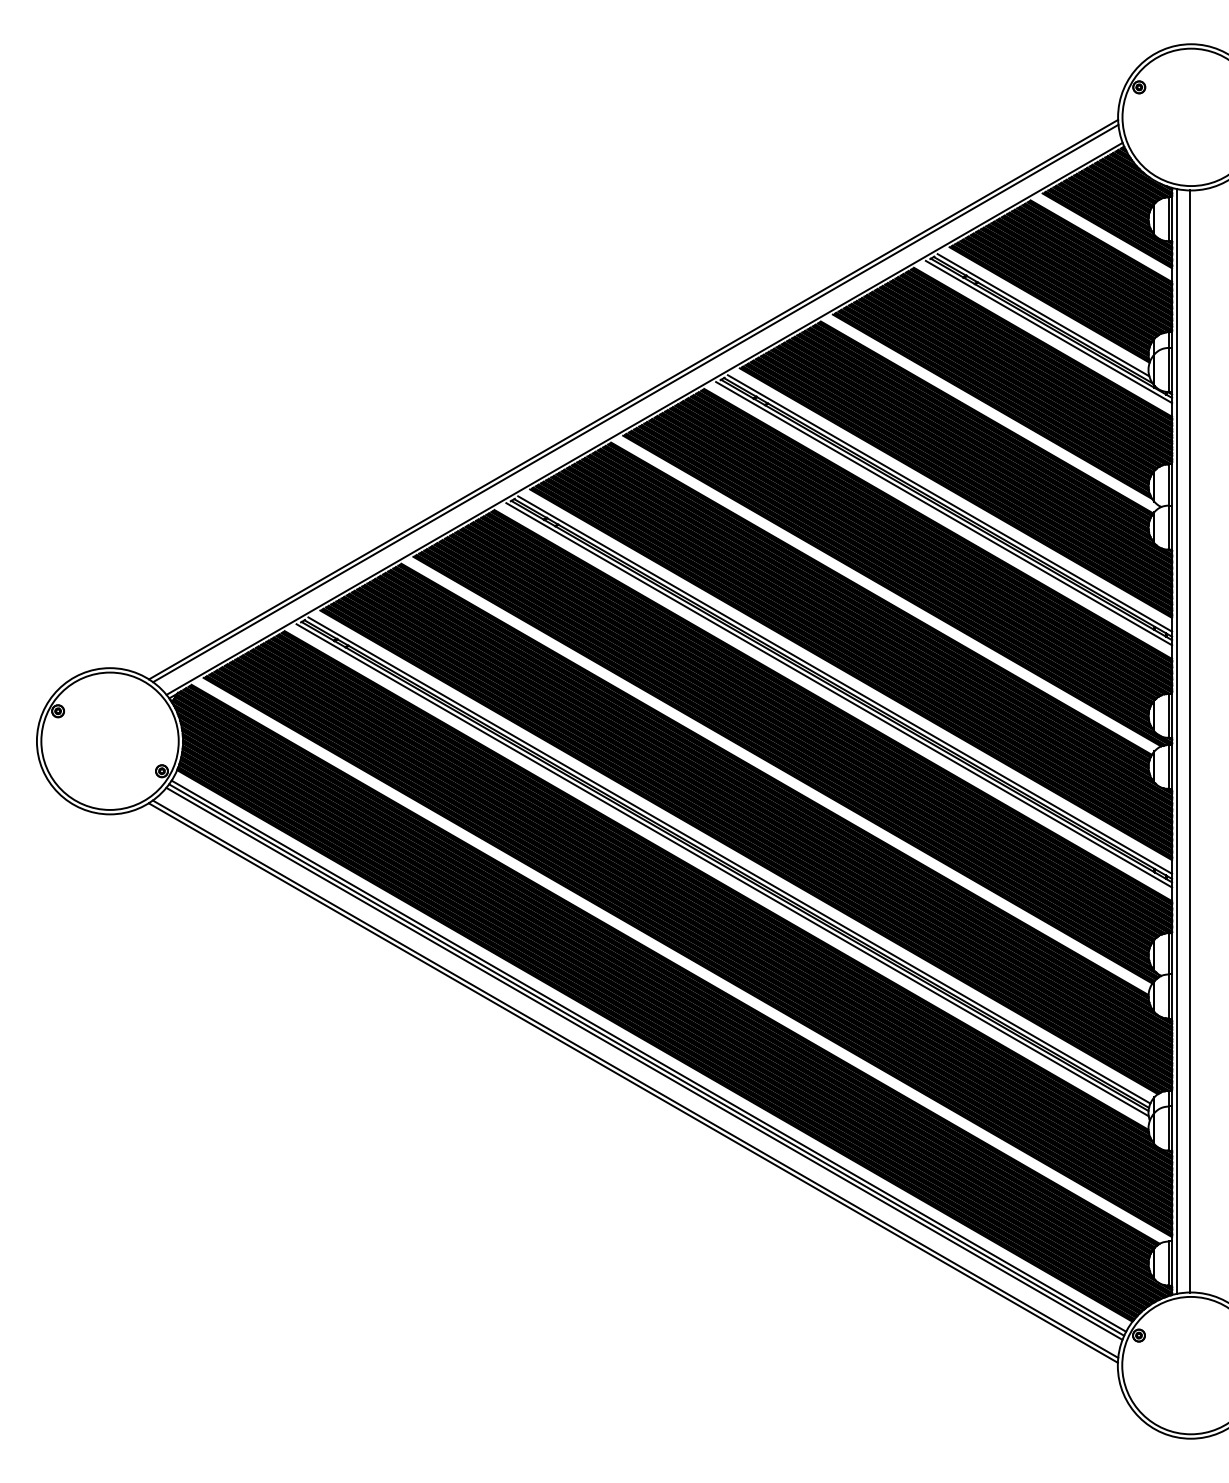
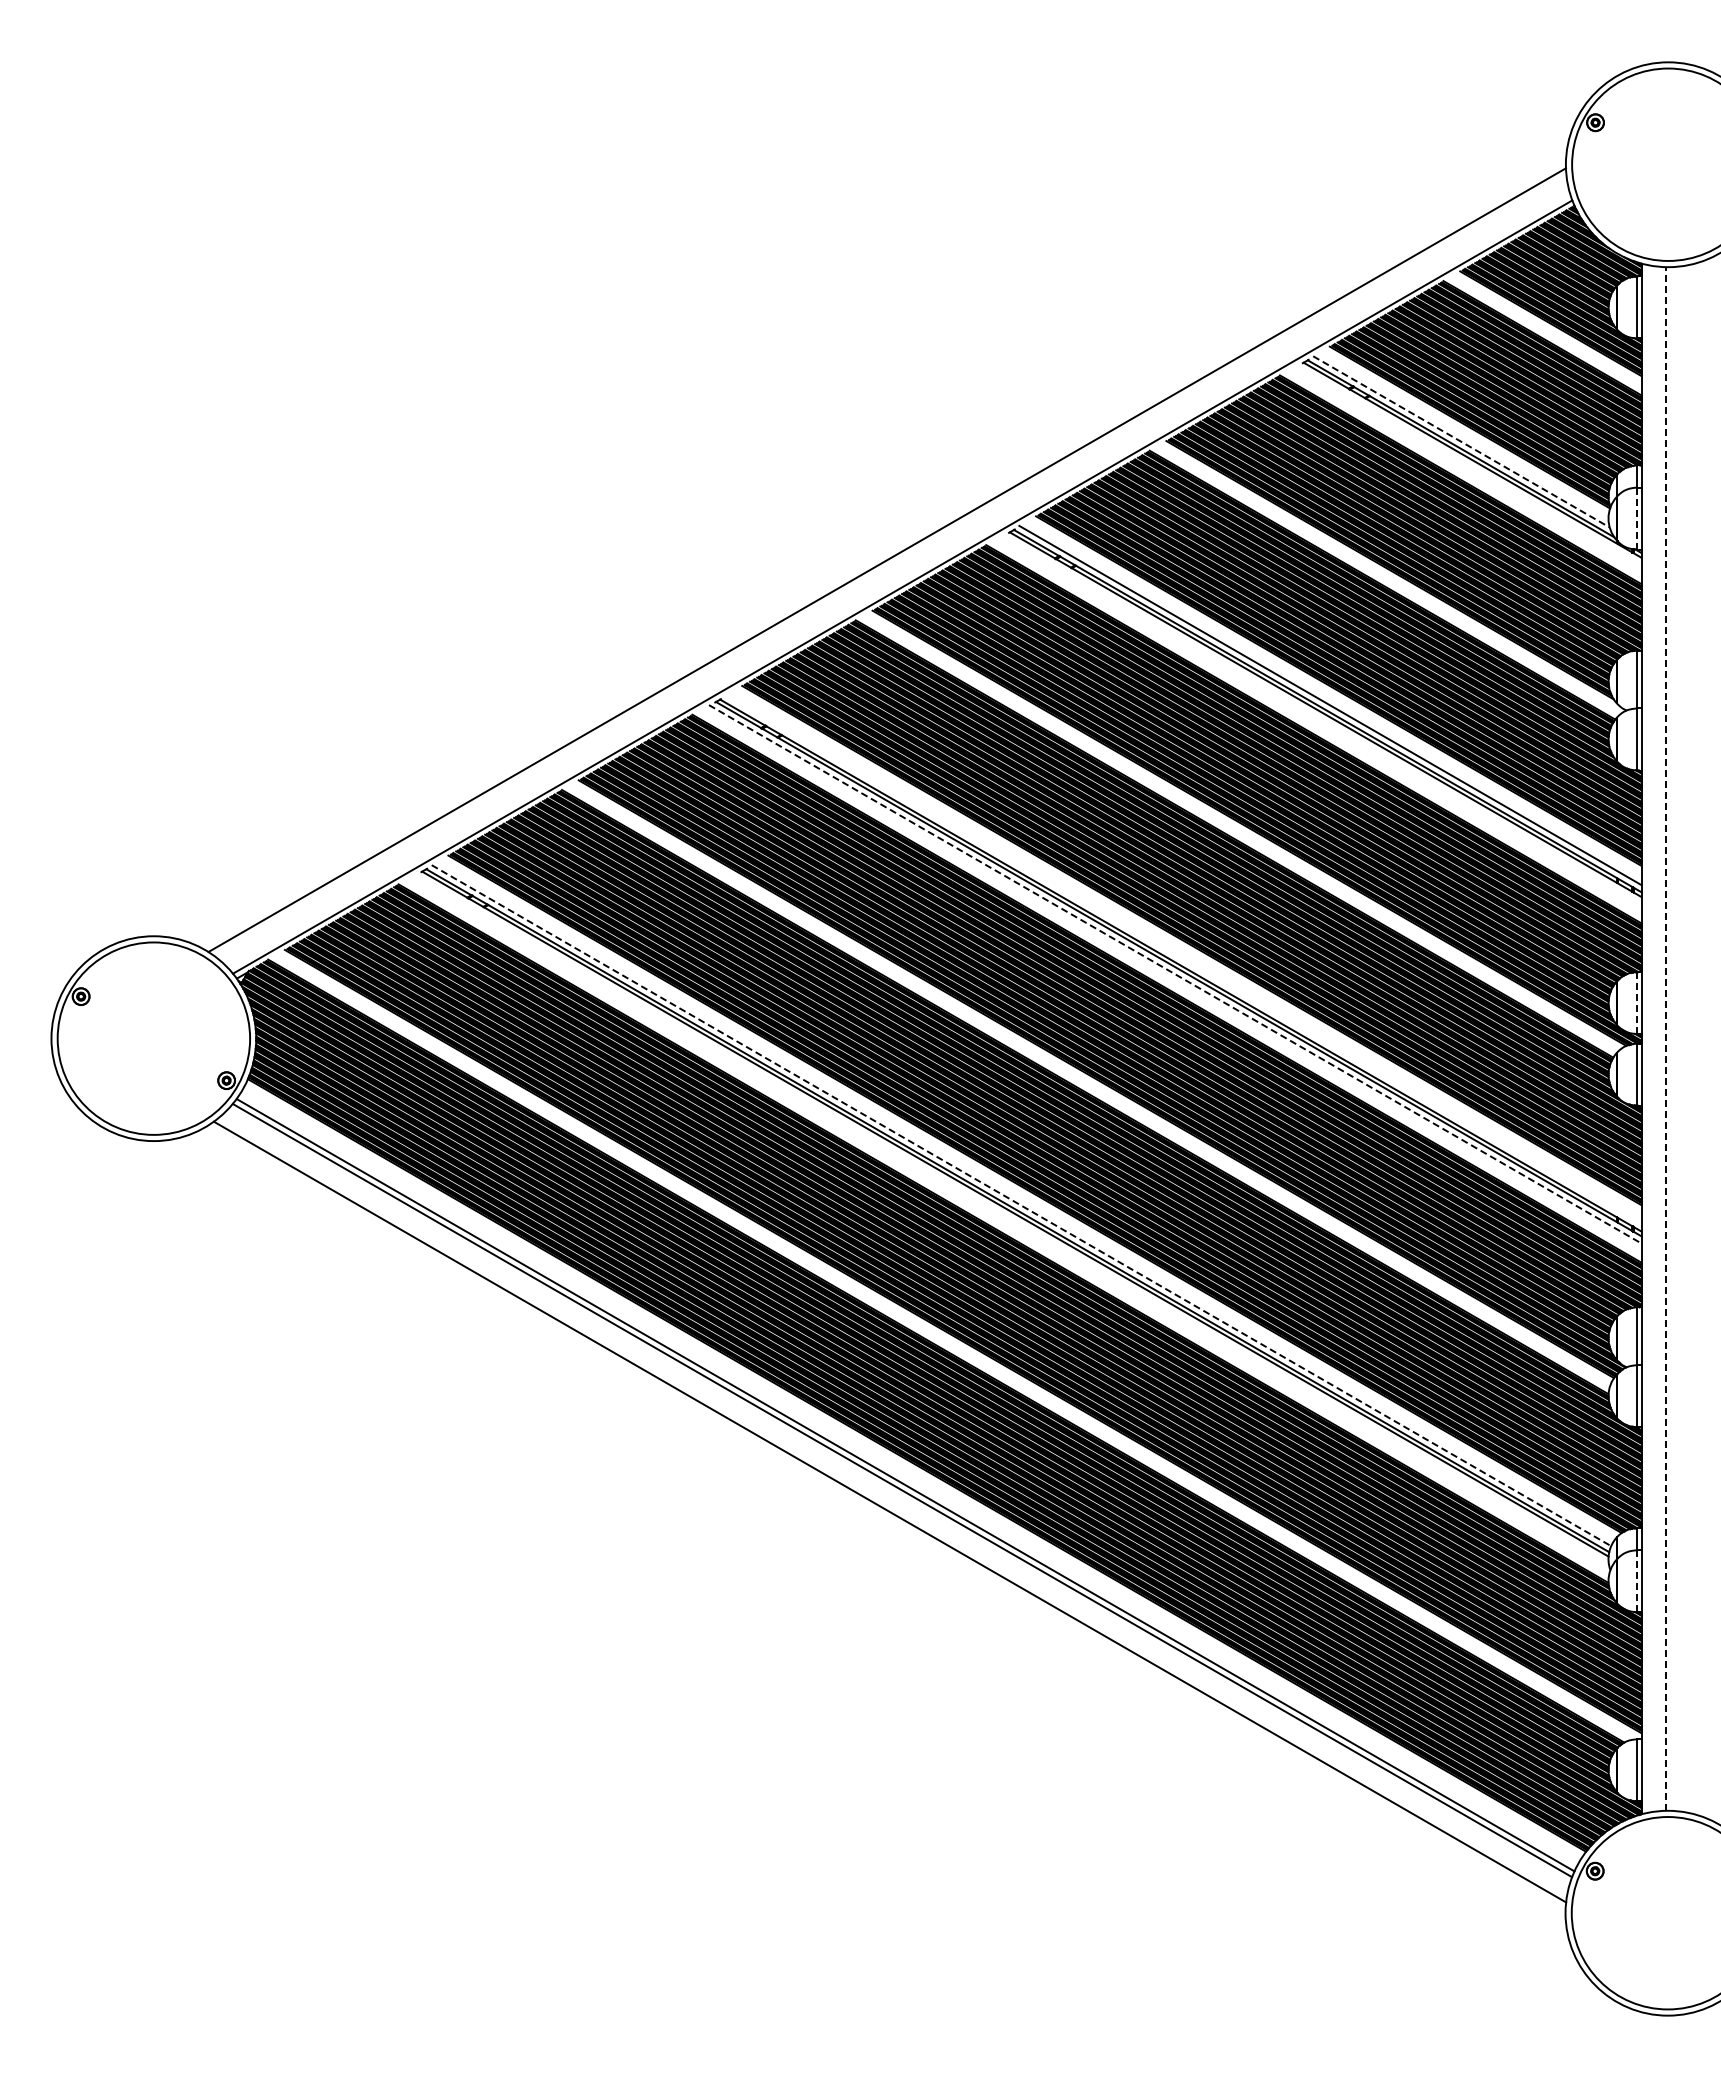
line: (1043, 315) -> (1461, 442), solid -> dashed
line: (1048, 331) -> (1468, 464), removed
line: (1169, 369) -> (1637, 518), solid -> dashed
line: (635, 403) -> (890, 565), removed
line: (943, 513) -> (1321, 719), removed
line: (845, 684) -> (1183, 959), removed
line: (839, 695) -> (1175, 974), solid -> dashed
line: (1169, 715) -> (1637, 1002), solid -> dashed
line: (1176, 741) -> (1647, 1038), removed
line: (1189, 741) -> (1666, 1038), solid -> dashed
line: (729, 860) -> (1021, 1205), solid -> dashed
line: (722, 869) -> (1011, 1218), removed
line: (648, 1055) -> (908, 1479), removed
line: (633, 1083) -> (886, 1517), removed
line: (1169, 1128) -> (1637, 1580), solid -> dashed

